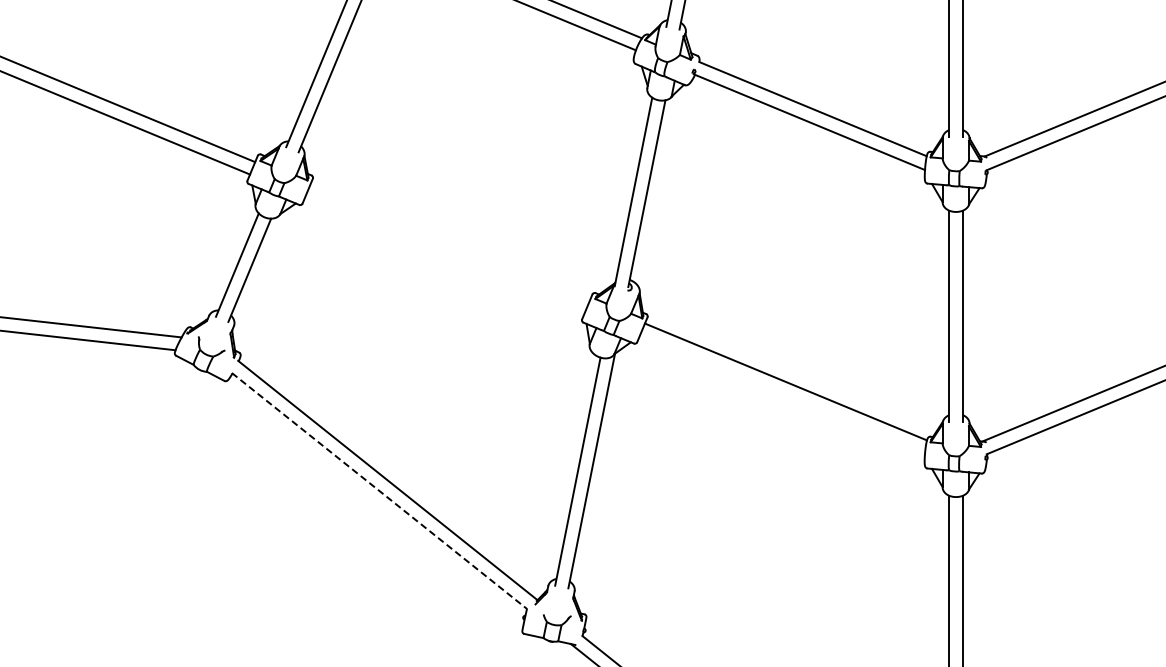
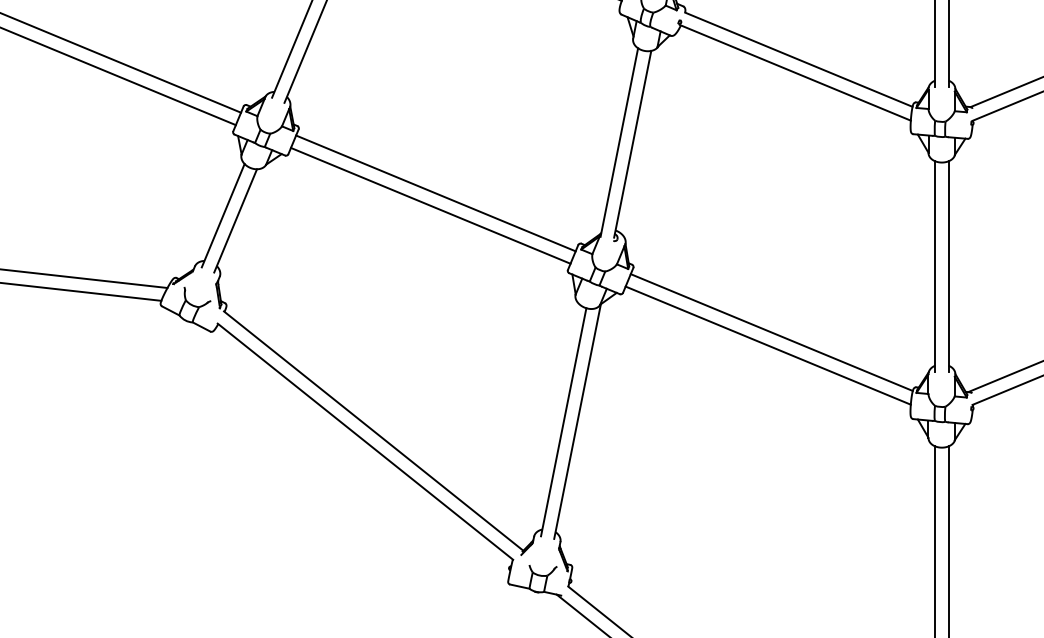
line: (449, 242) -> (435, 193), added
line: (444, 255) -> (430, 206), added
line: (781, 394) -> (767, 345), added
line: (380, 491) -> (366, 442), dashed -> solid

